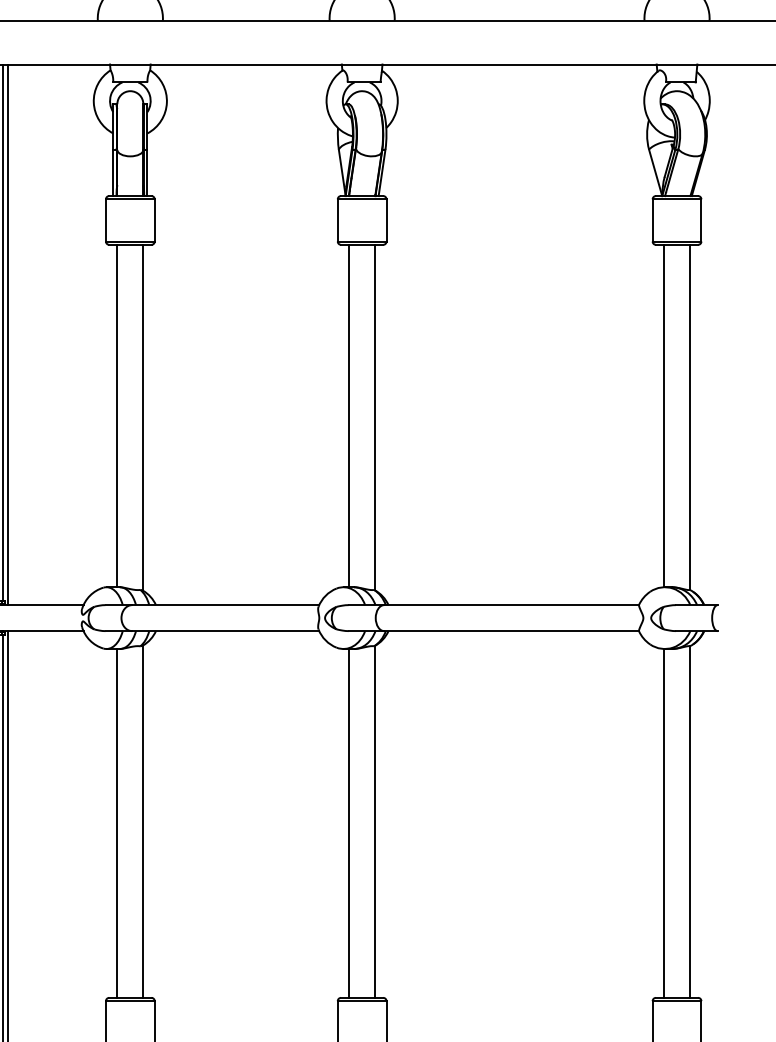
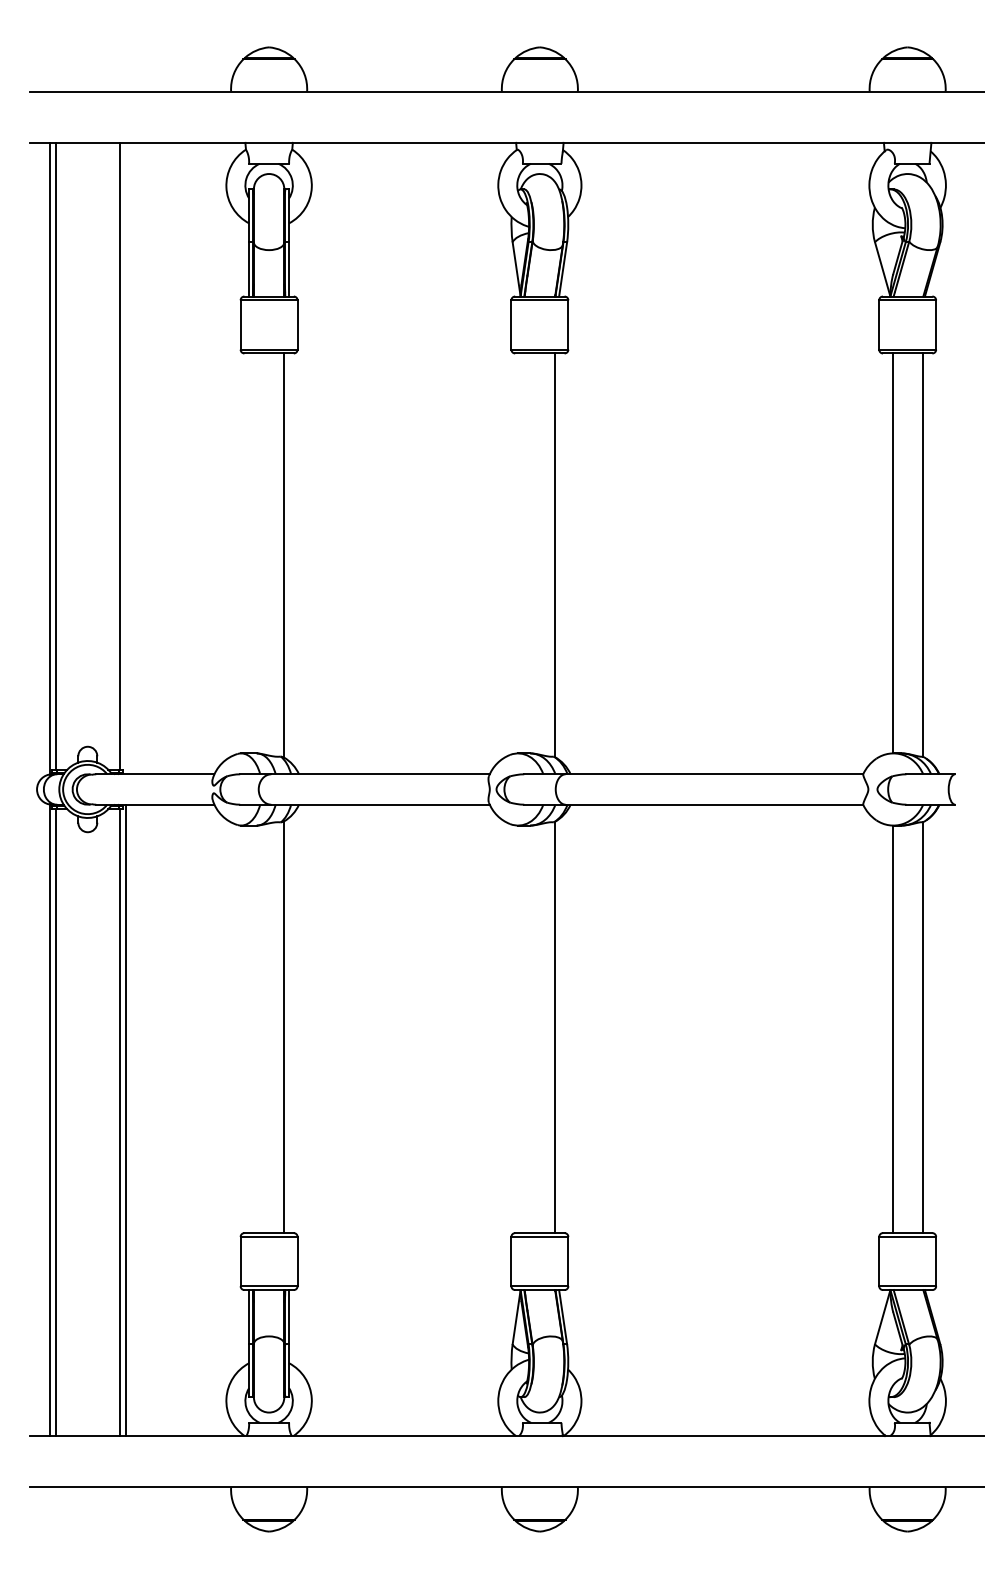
line: (7, 334) -> (125, 458), removed
line: (116, 416) -> (253, 553), removed
line: (348, 416) -> (524, 553), removed
line: (116, 823) -> (253, 1029), removed
line: (348, 823) -> (524, 1029), removed

